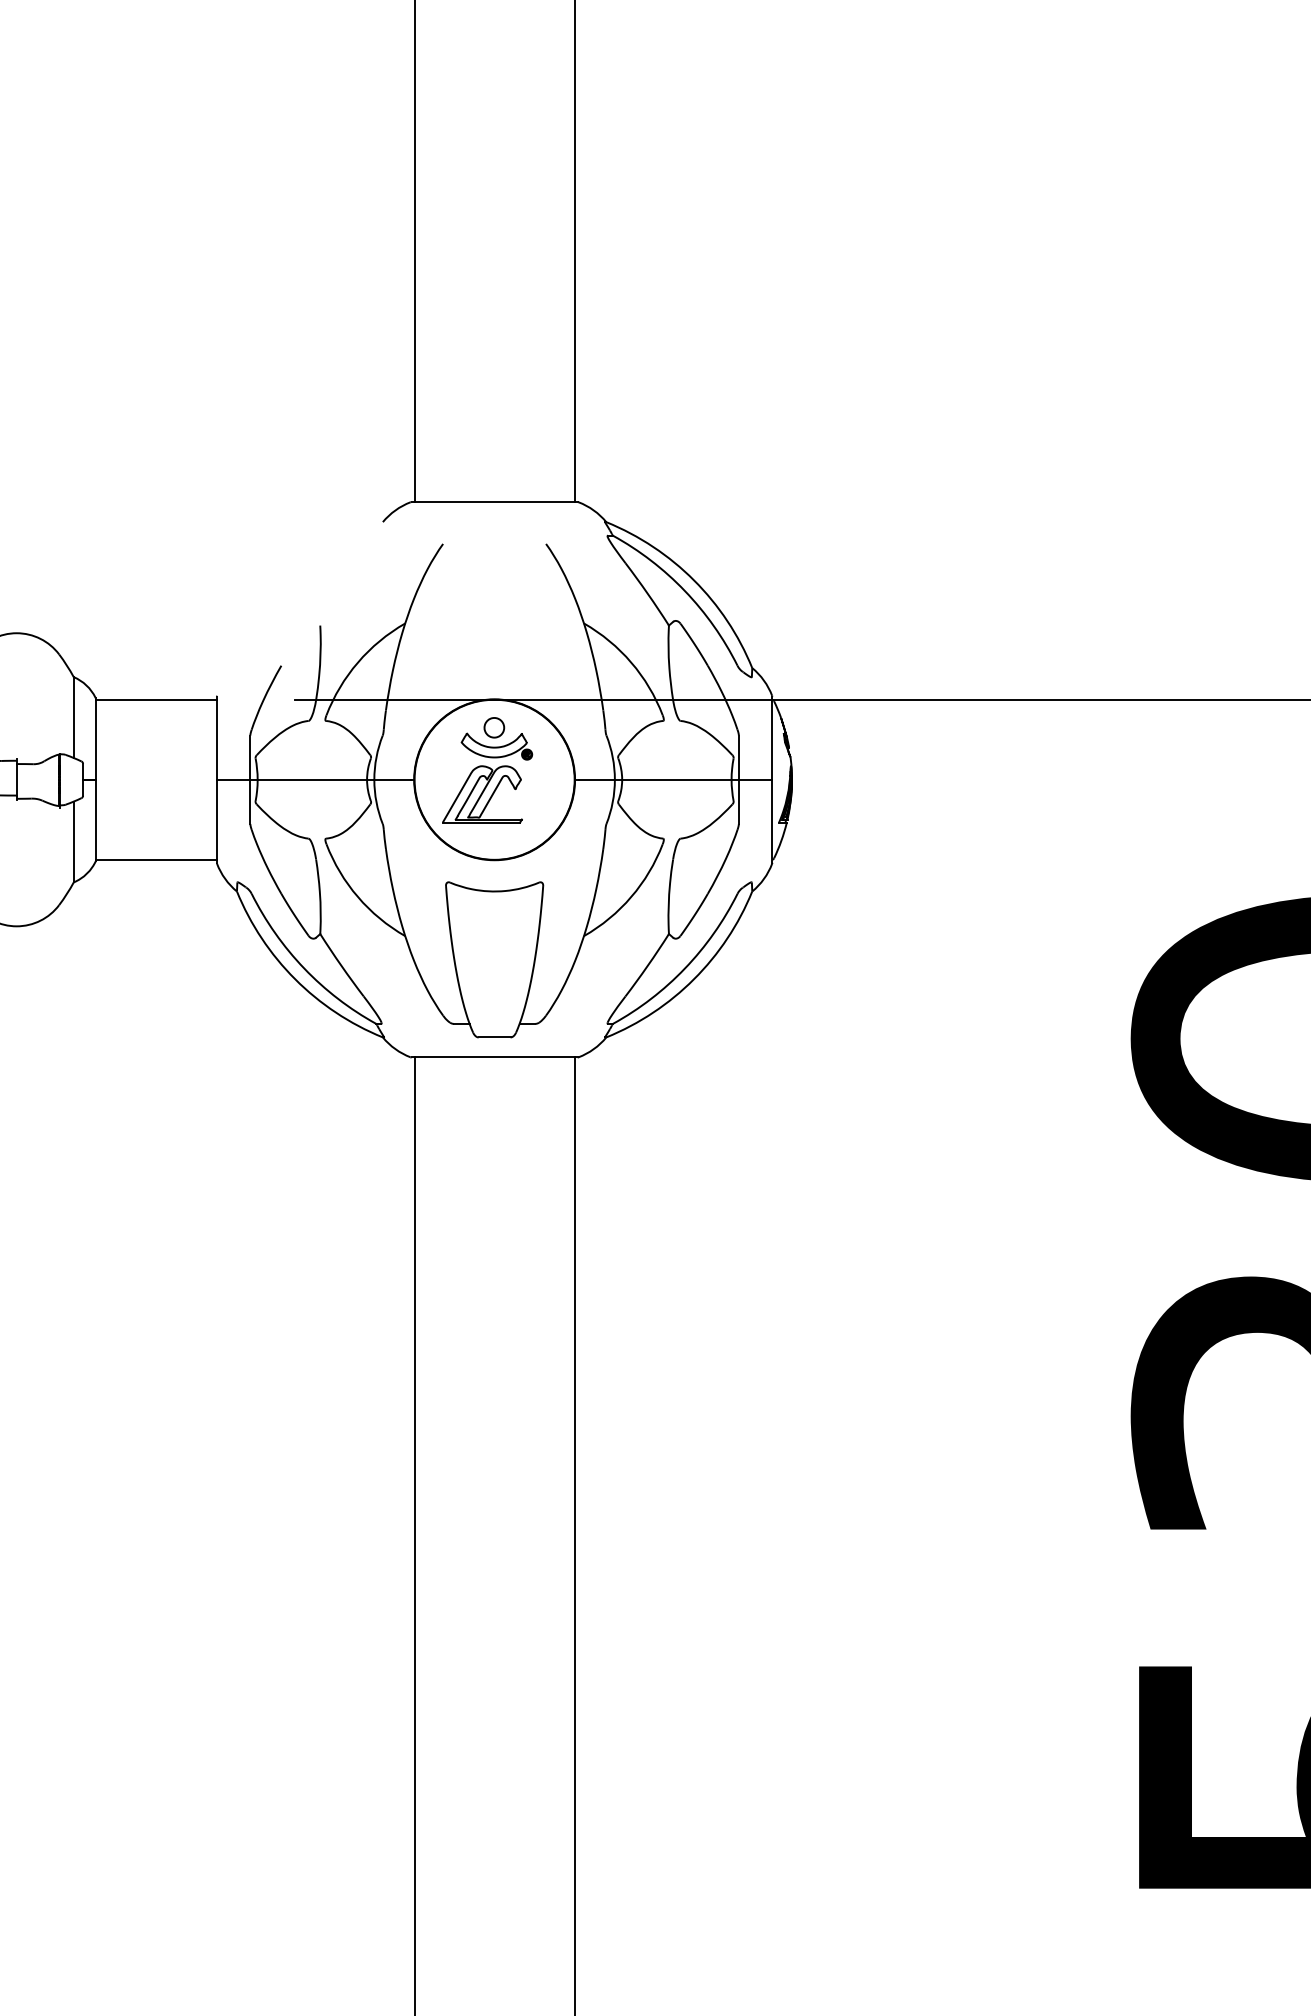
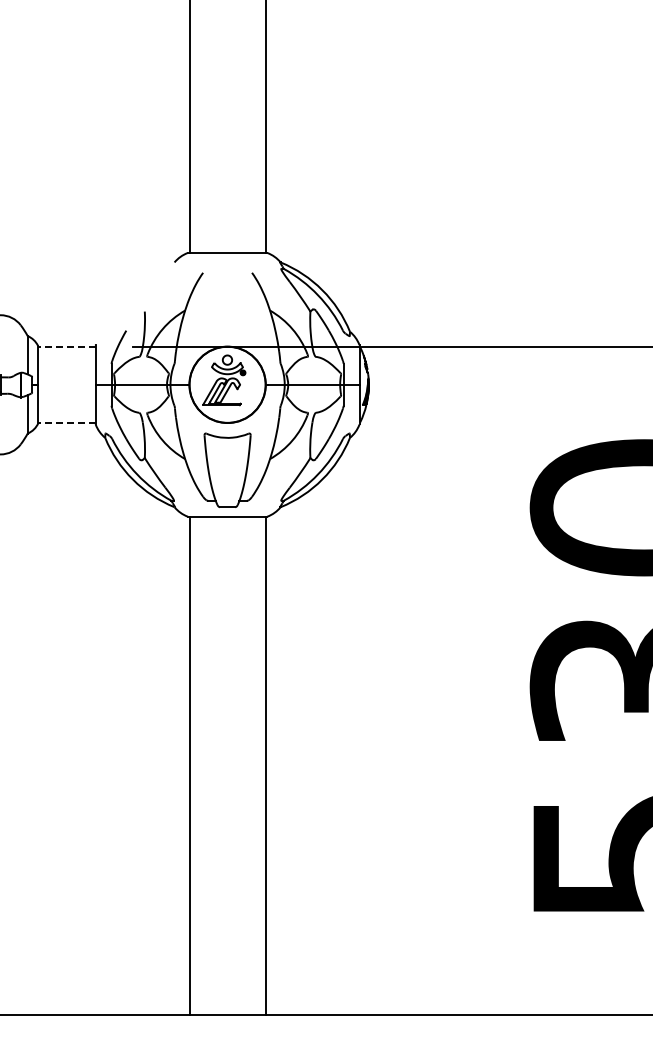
line: (155, 699) -> (66, 346), solid -> dashed
line: (157, 859) -> (67, 422), solid -> dashed

